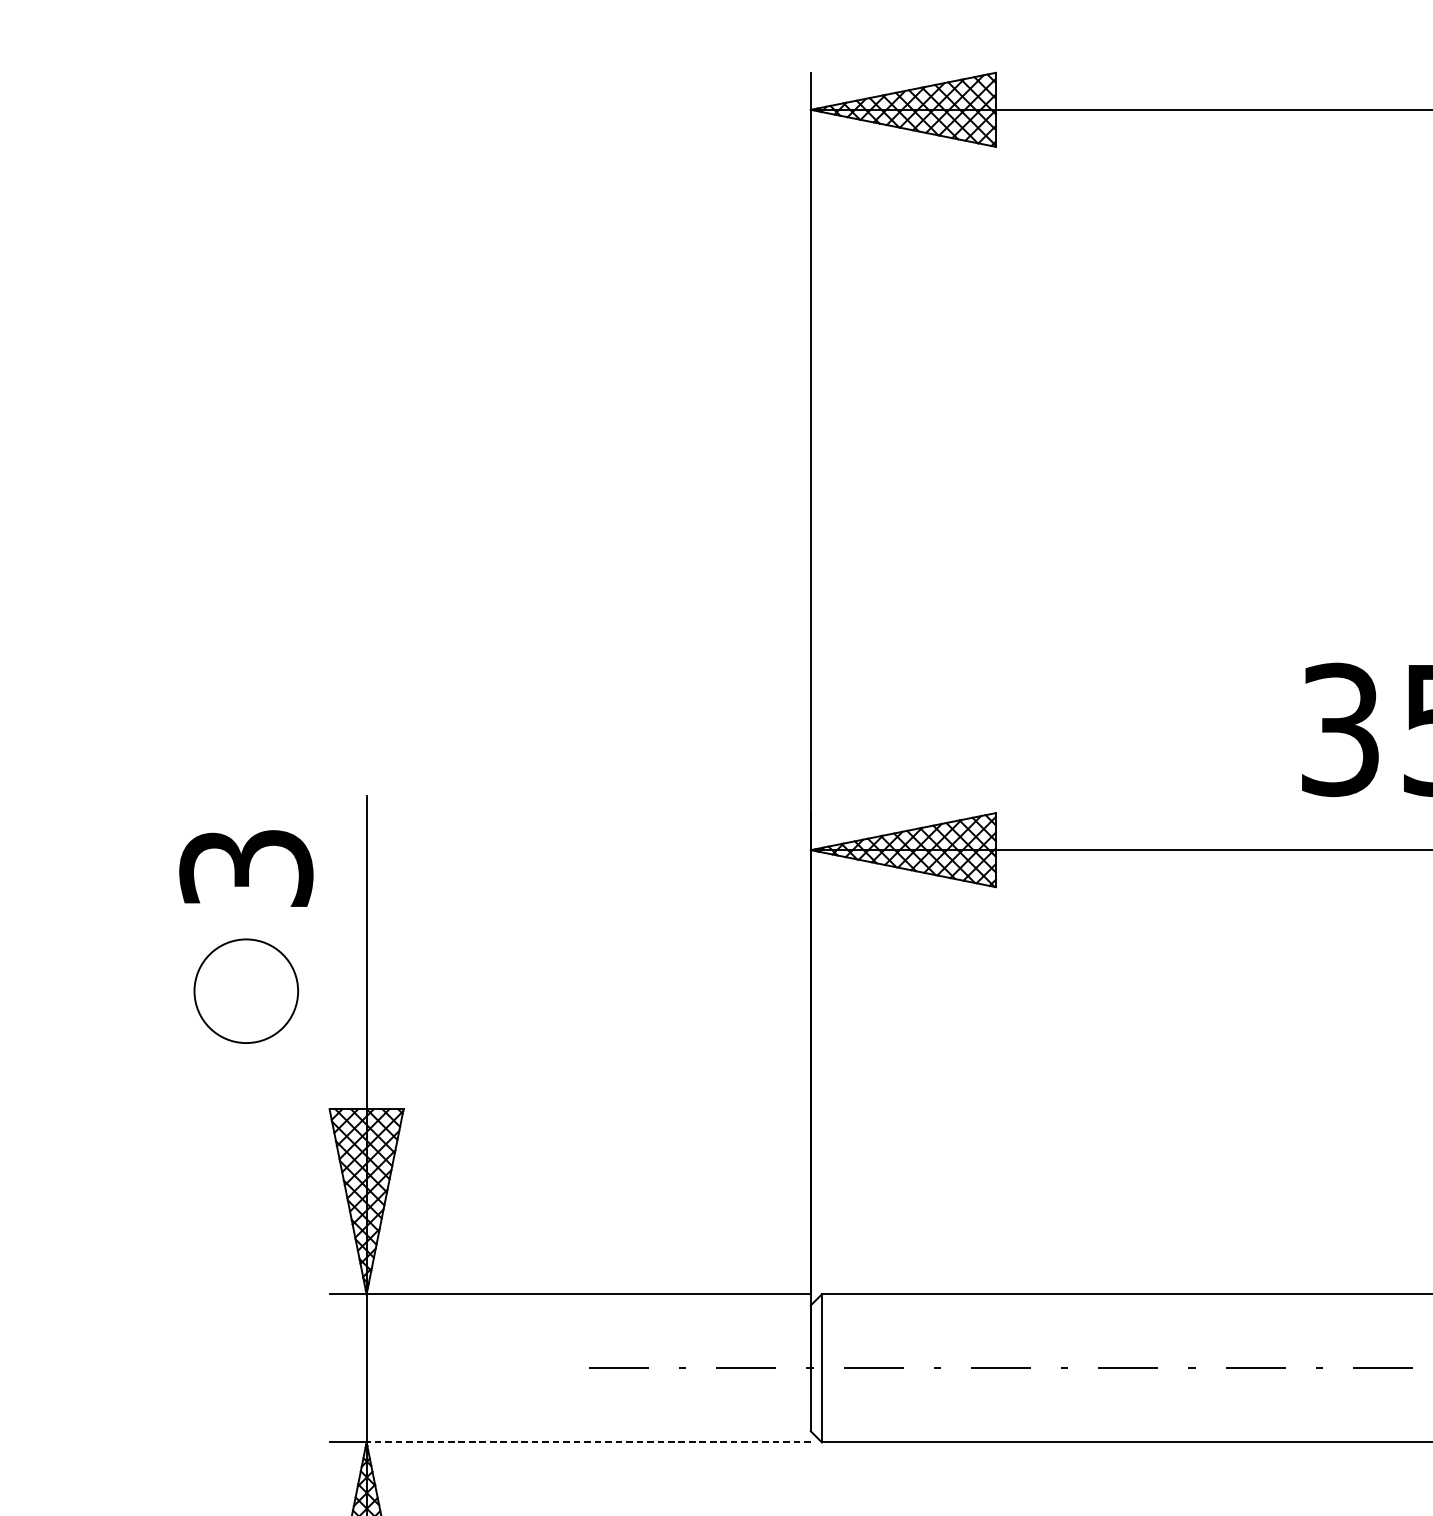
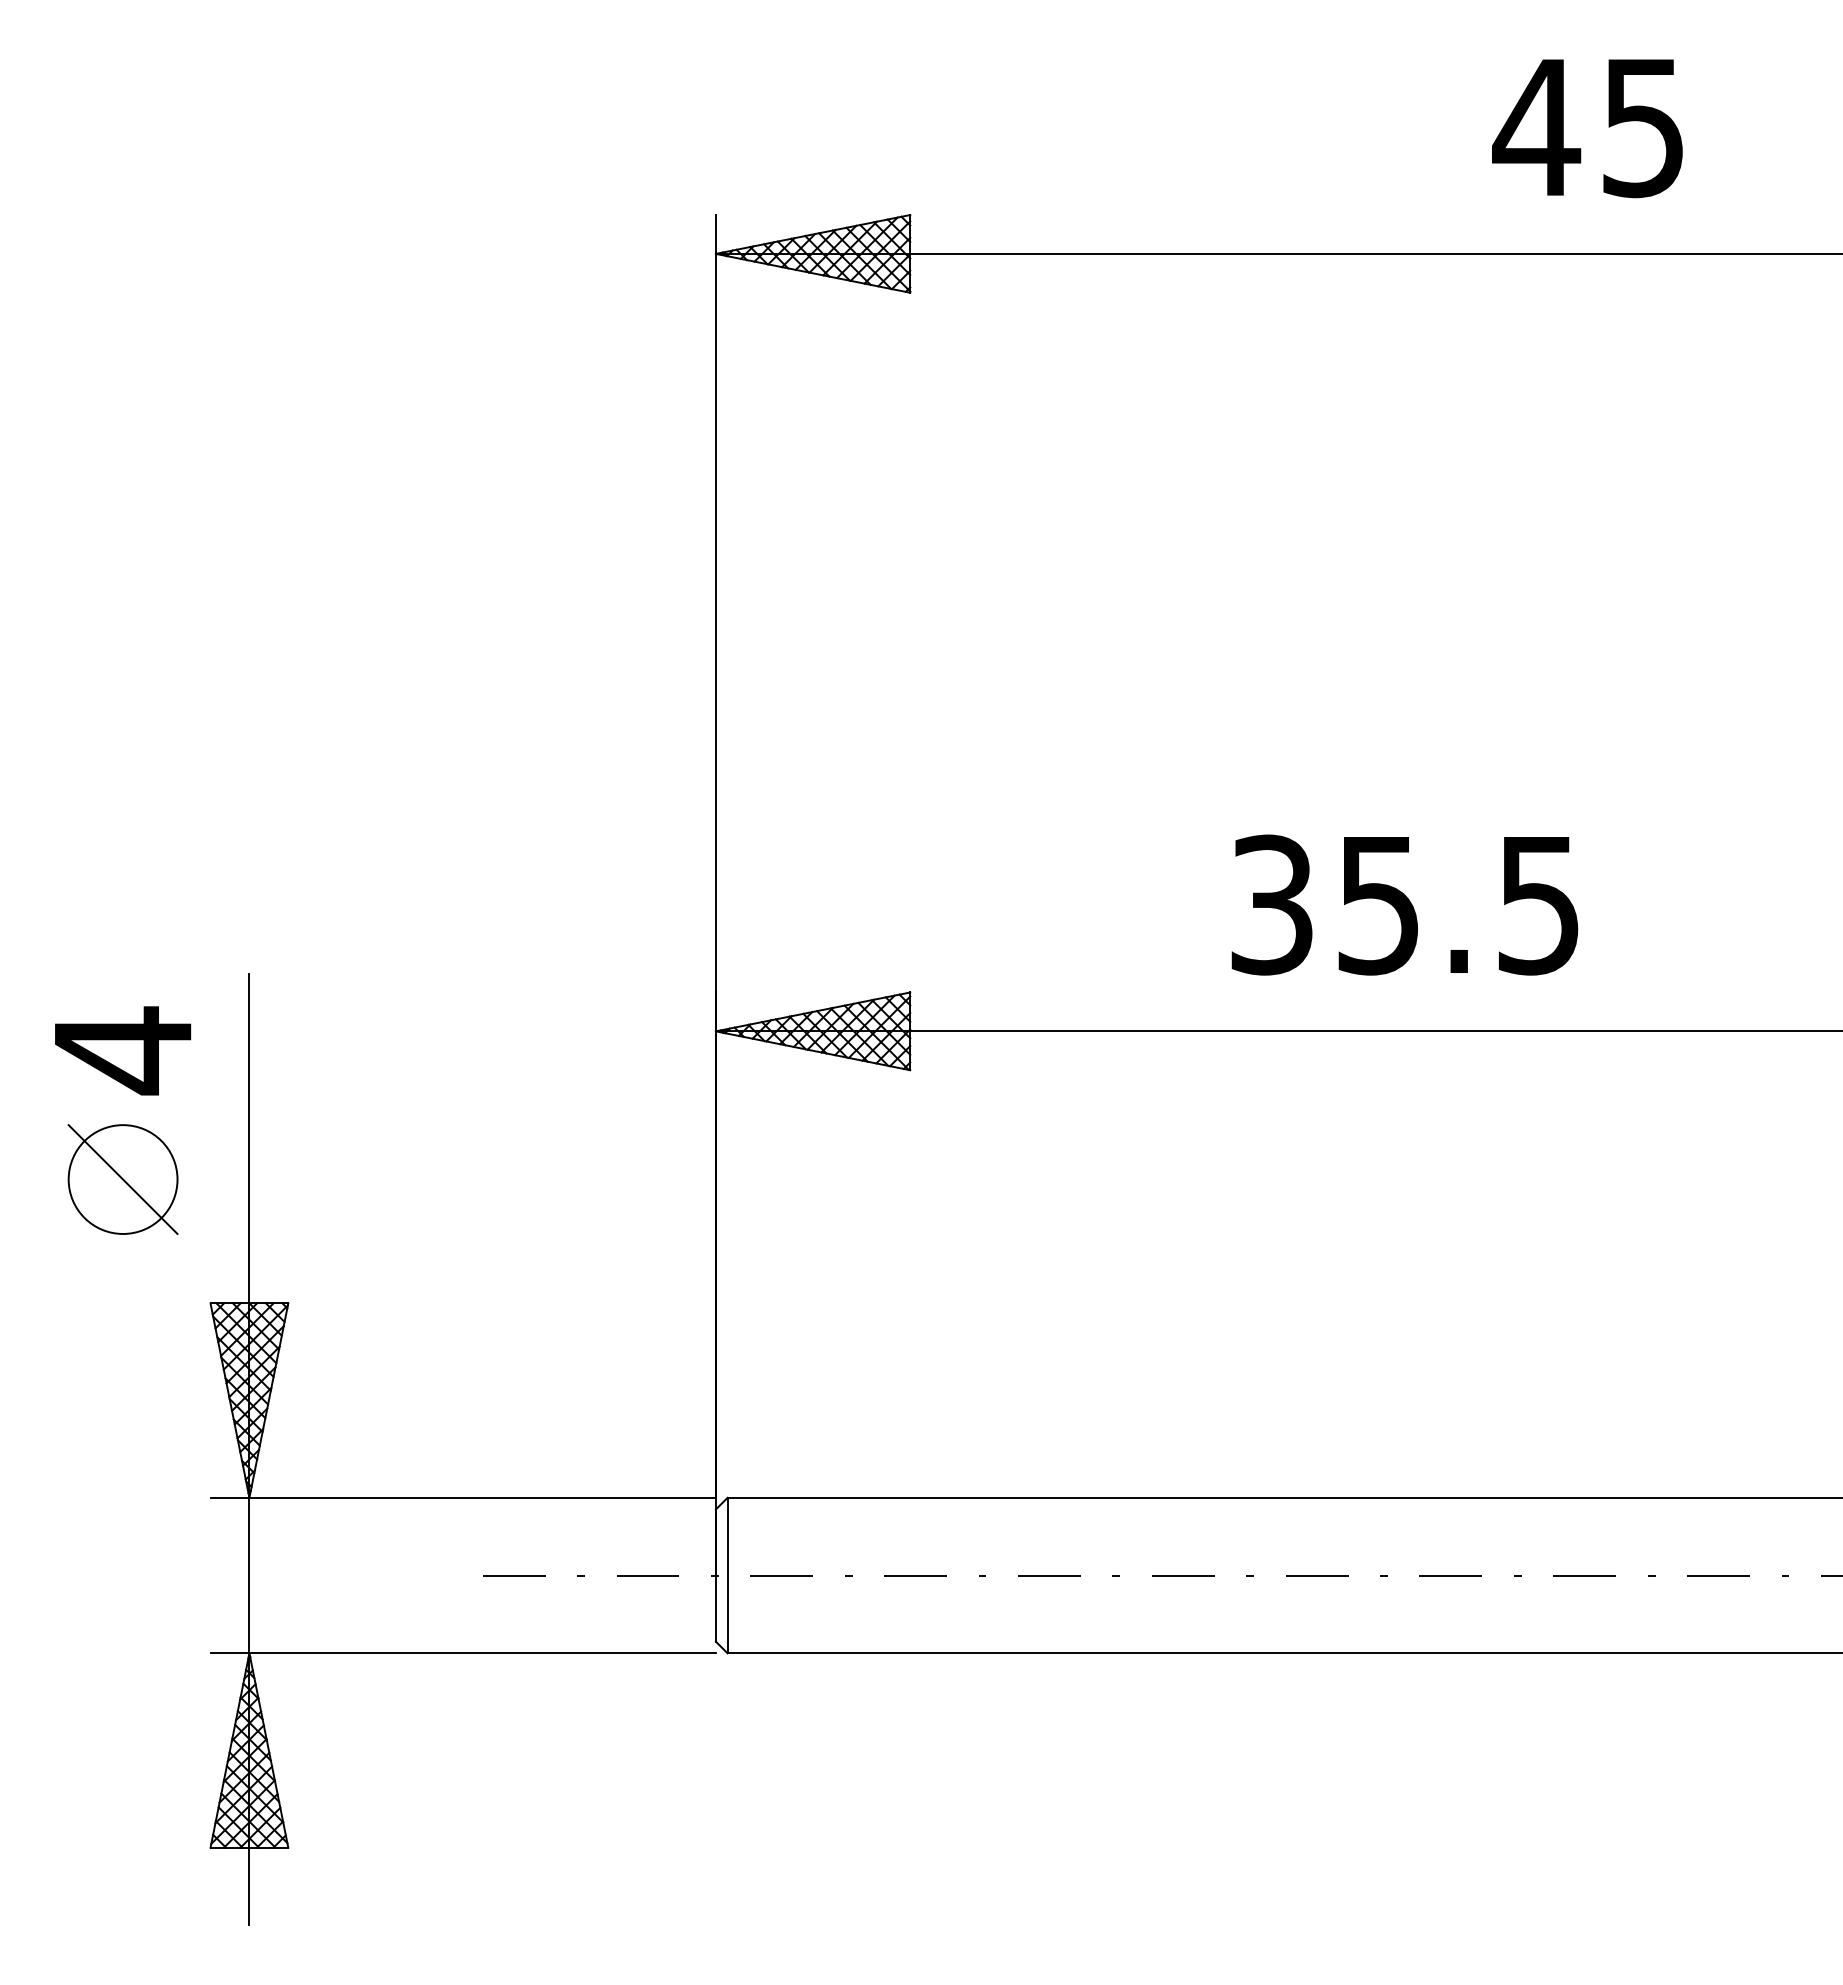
text: (245, 868) -> (122, 1050), 3 -> 4
line: (245, 991) -> (122, 1179), added
line: (588, 1442) -> (482, 1653), dashed -> solid

